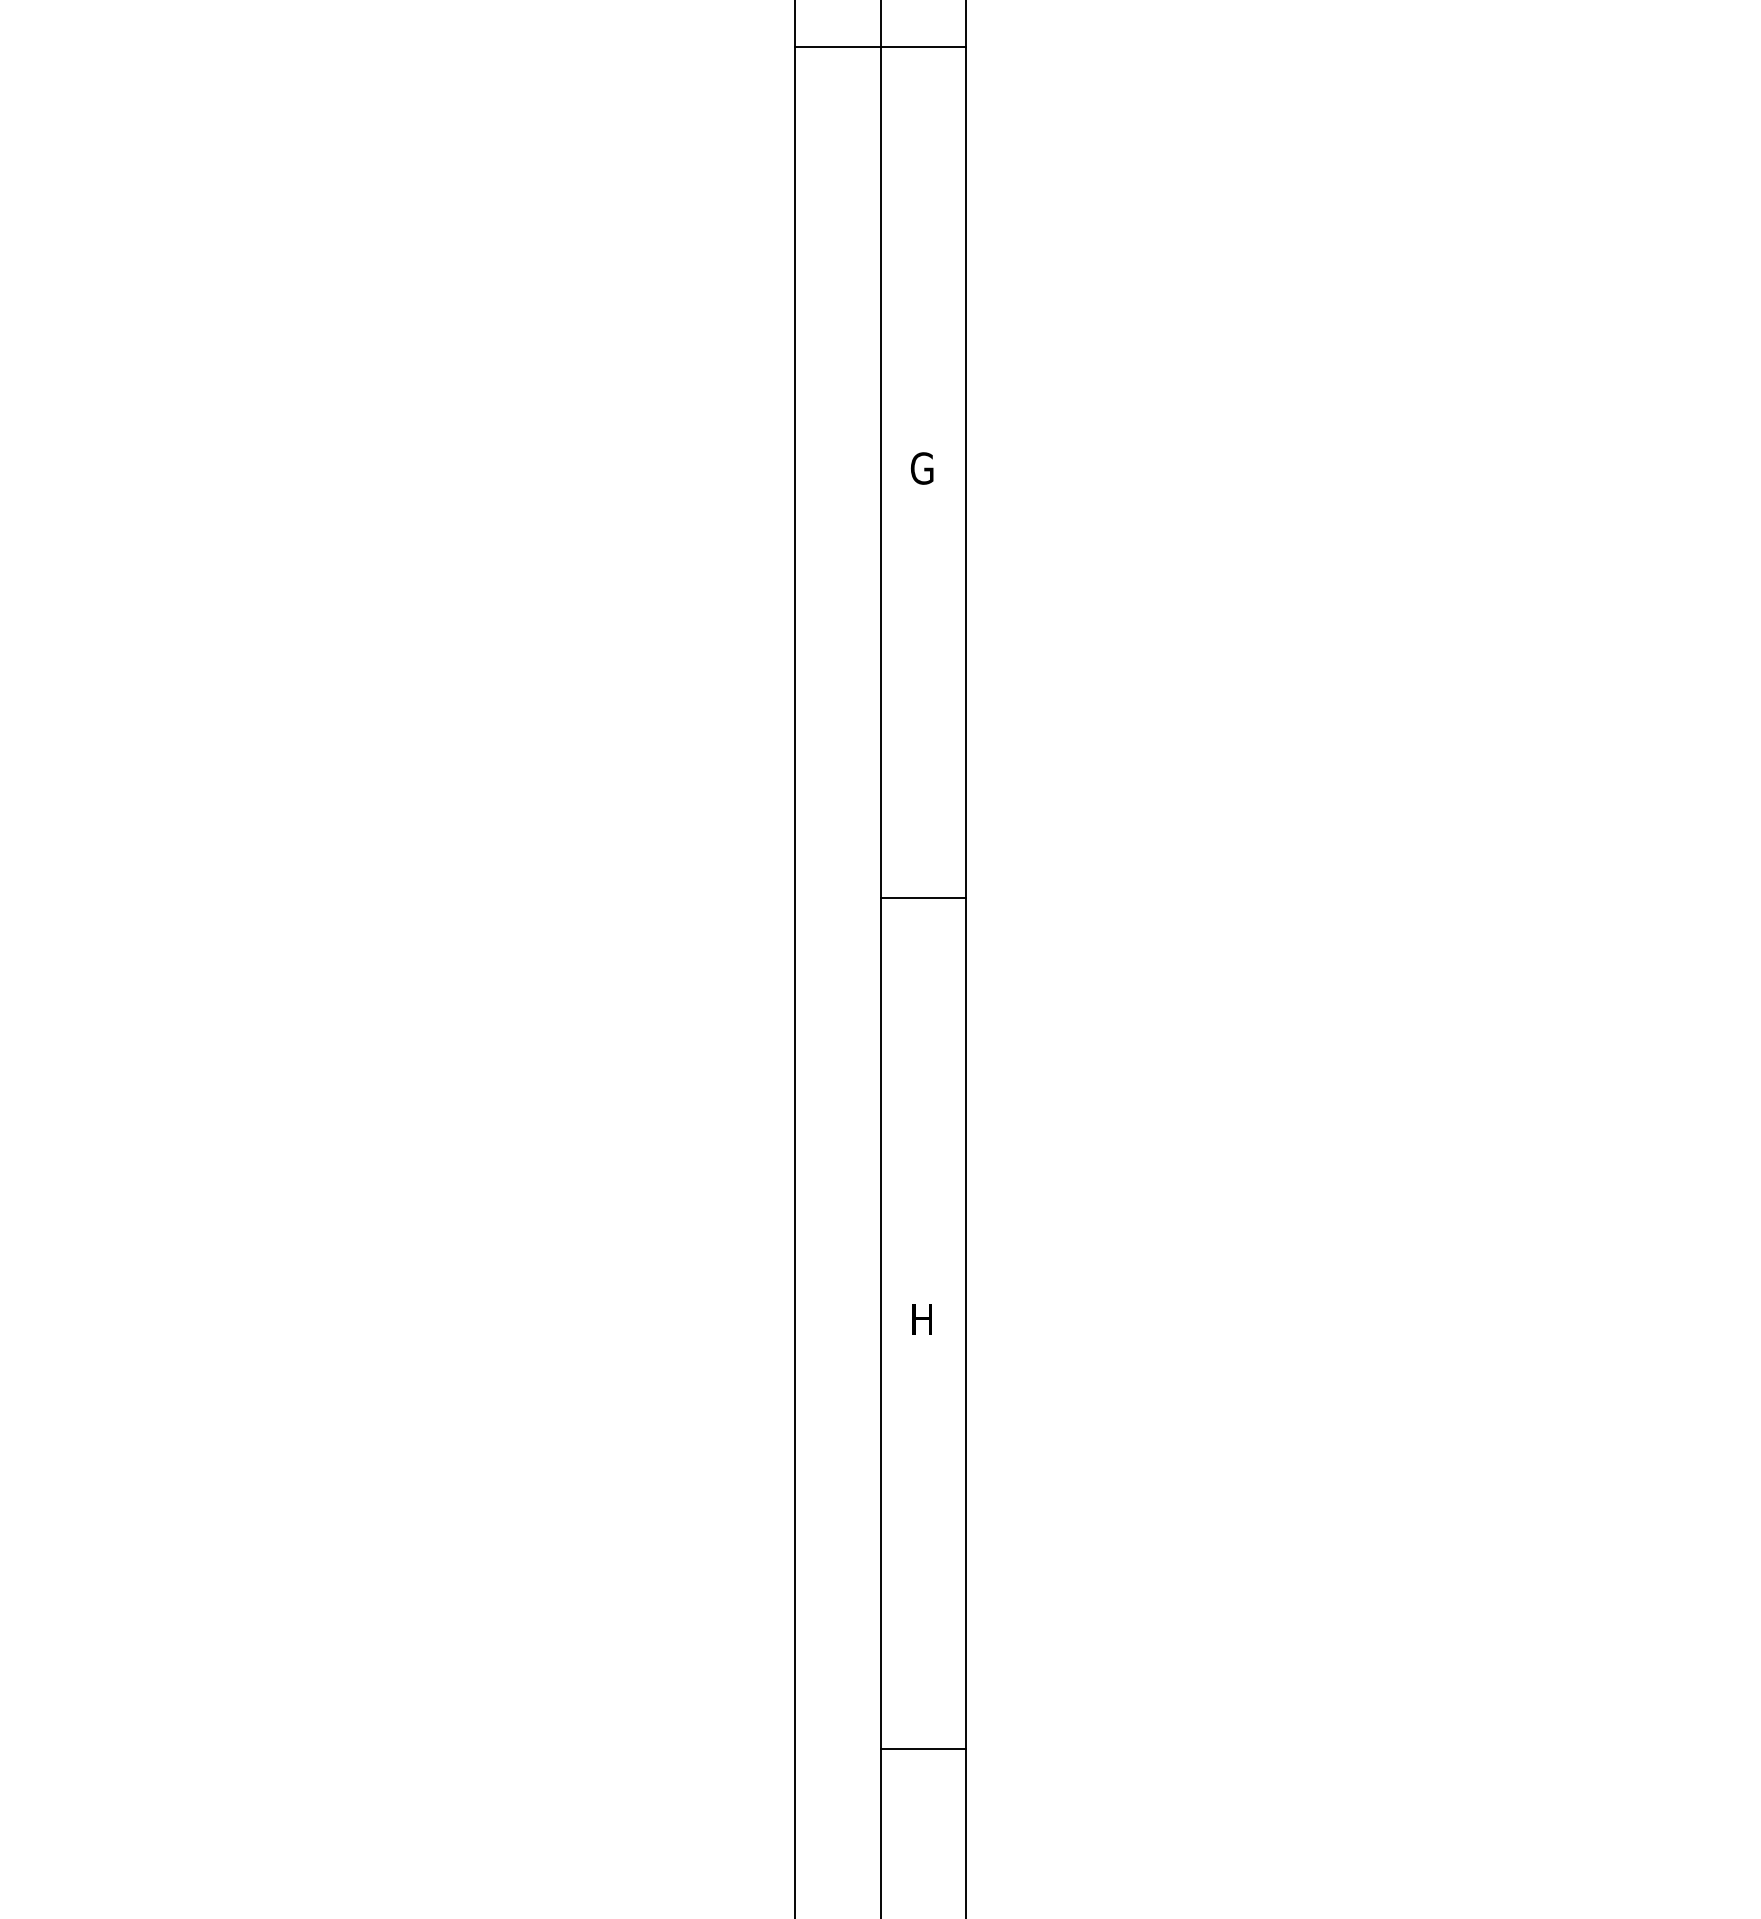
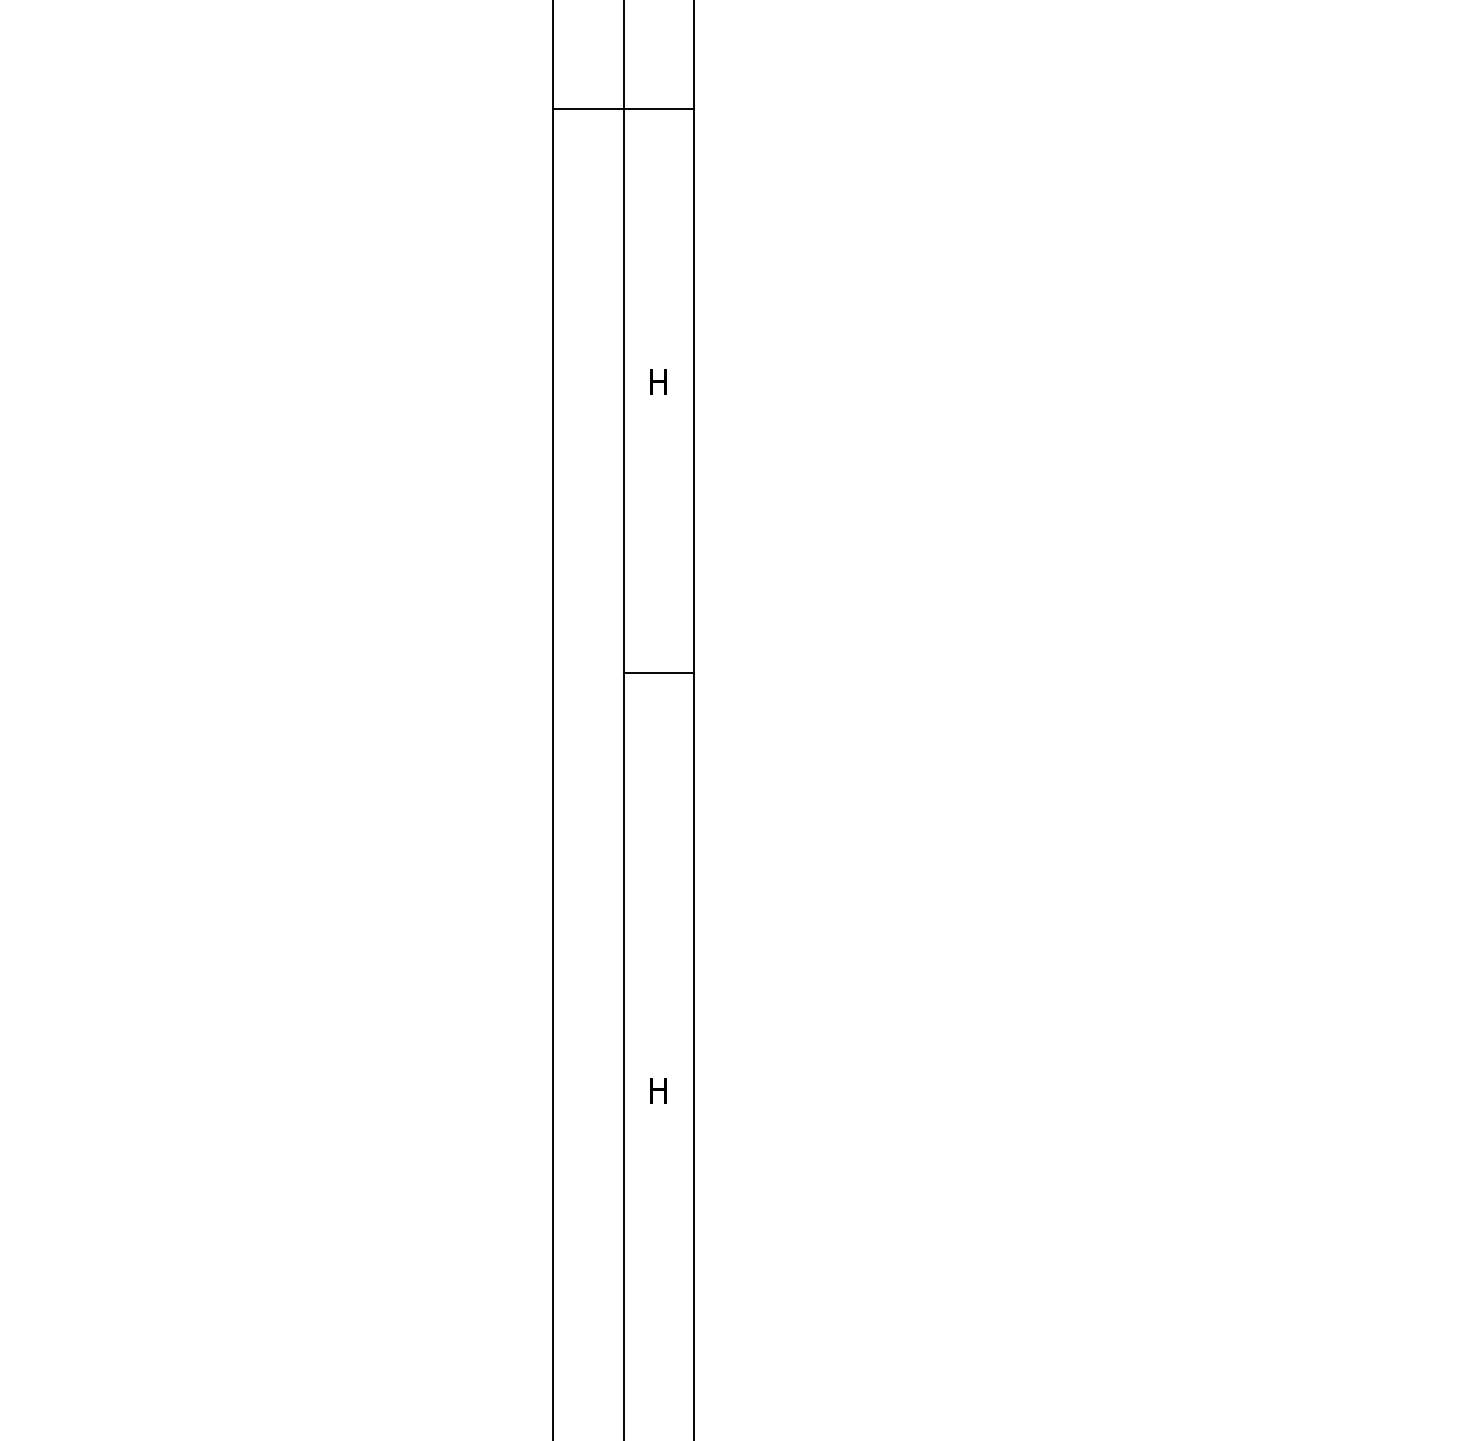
line: (880, 46) -> (623, 108), moved
text: (921, 468) -> (657, 381), G -> H
line: (922, 897) -> (658, 672), moved

